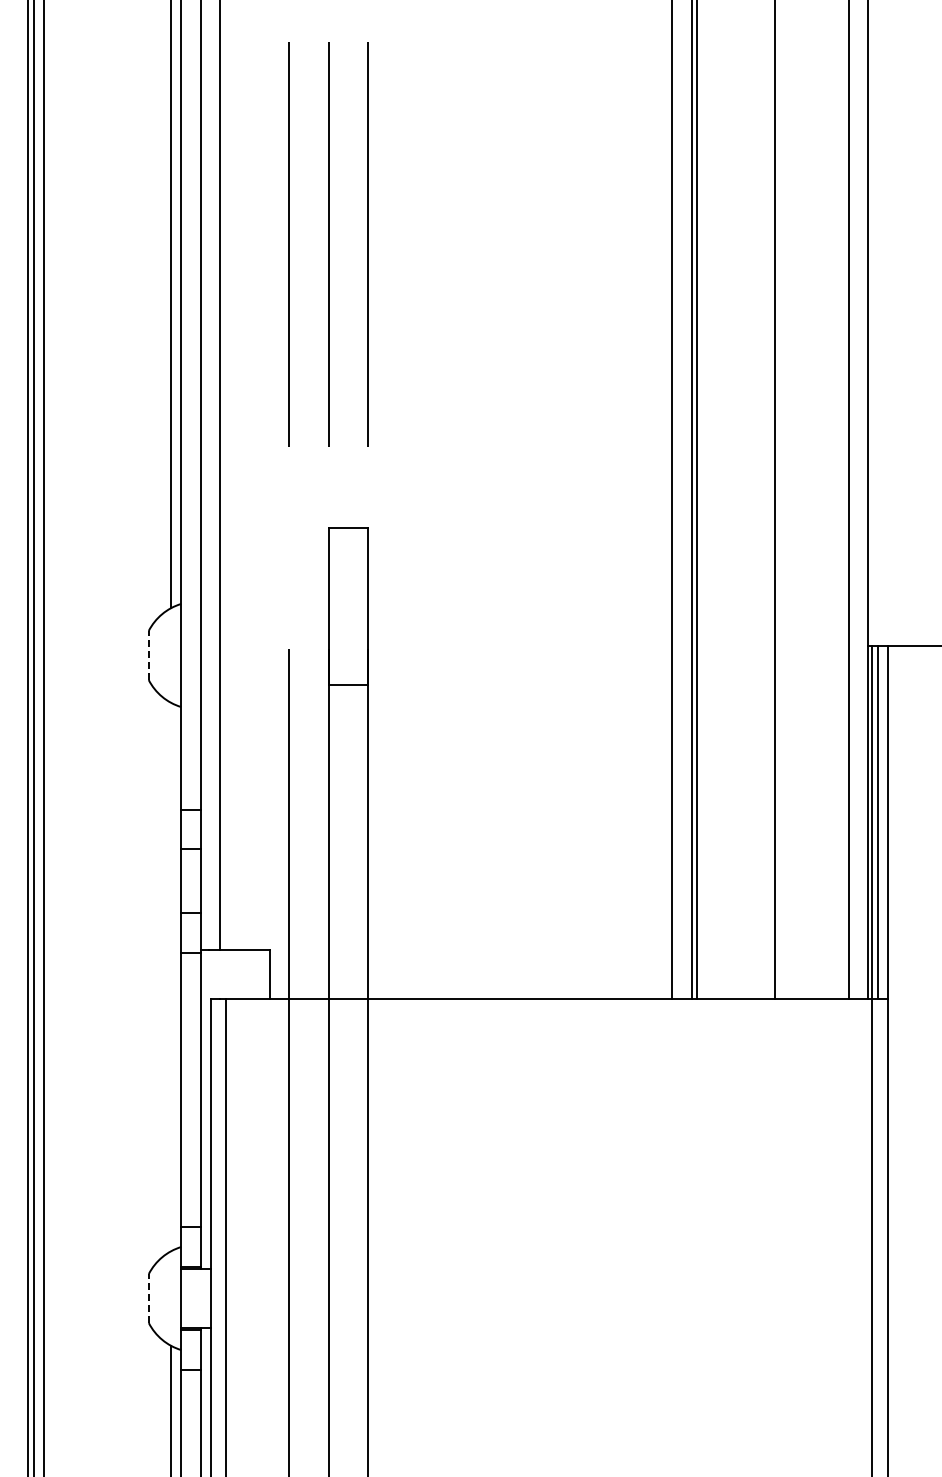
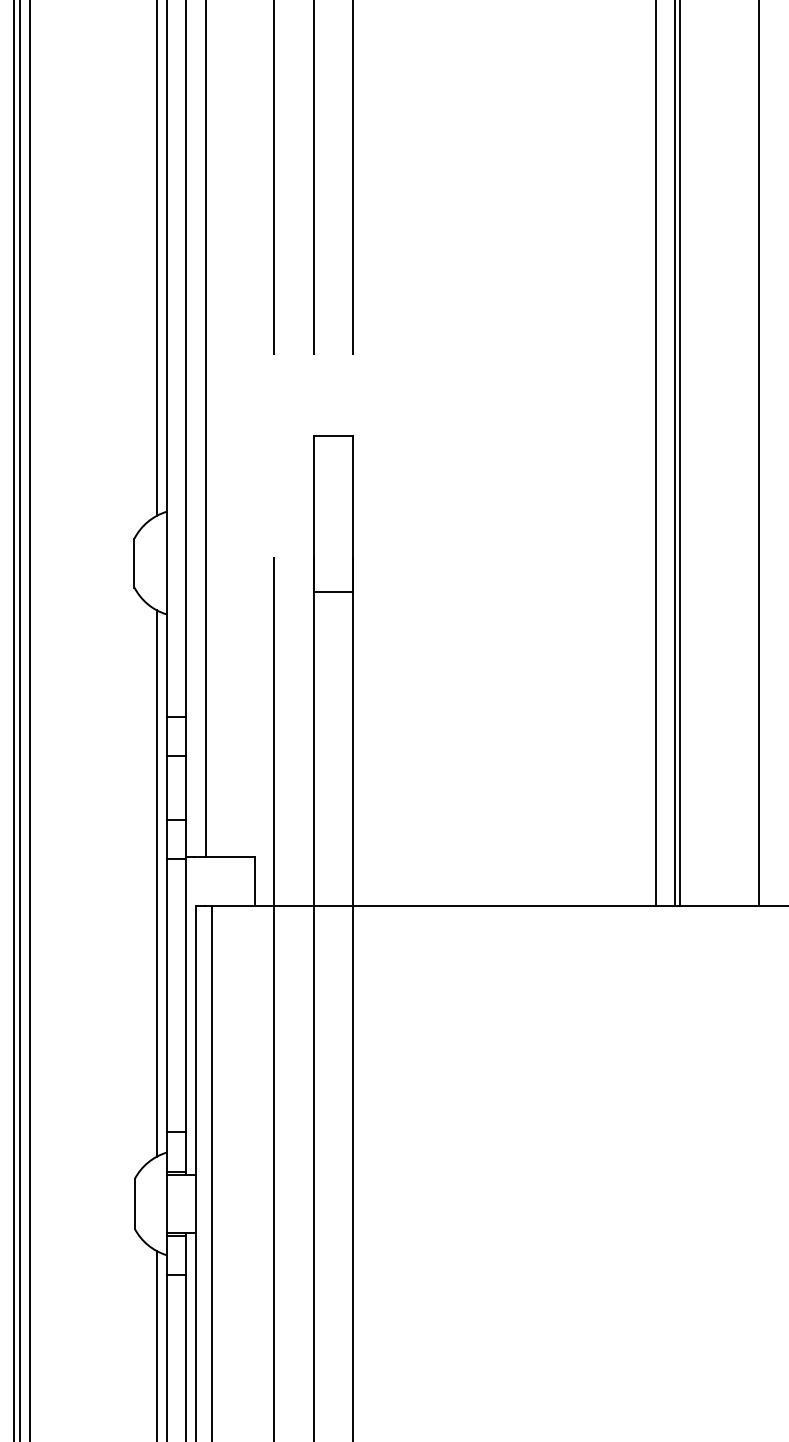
line: (148, 655) -> (134, 563), dashed -> solid
line: (171, 976) -> (157, 882), added
line: (148, 1298) -> (134, 1203), dashed -> solid

